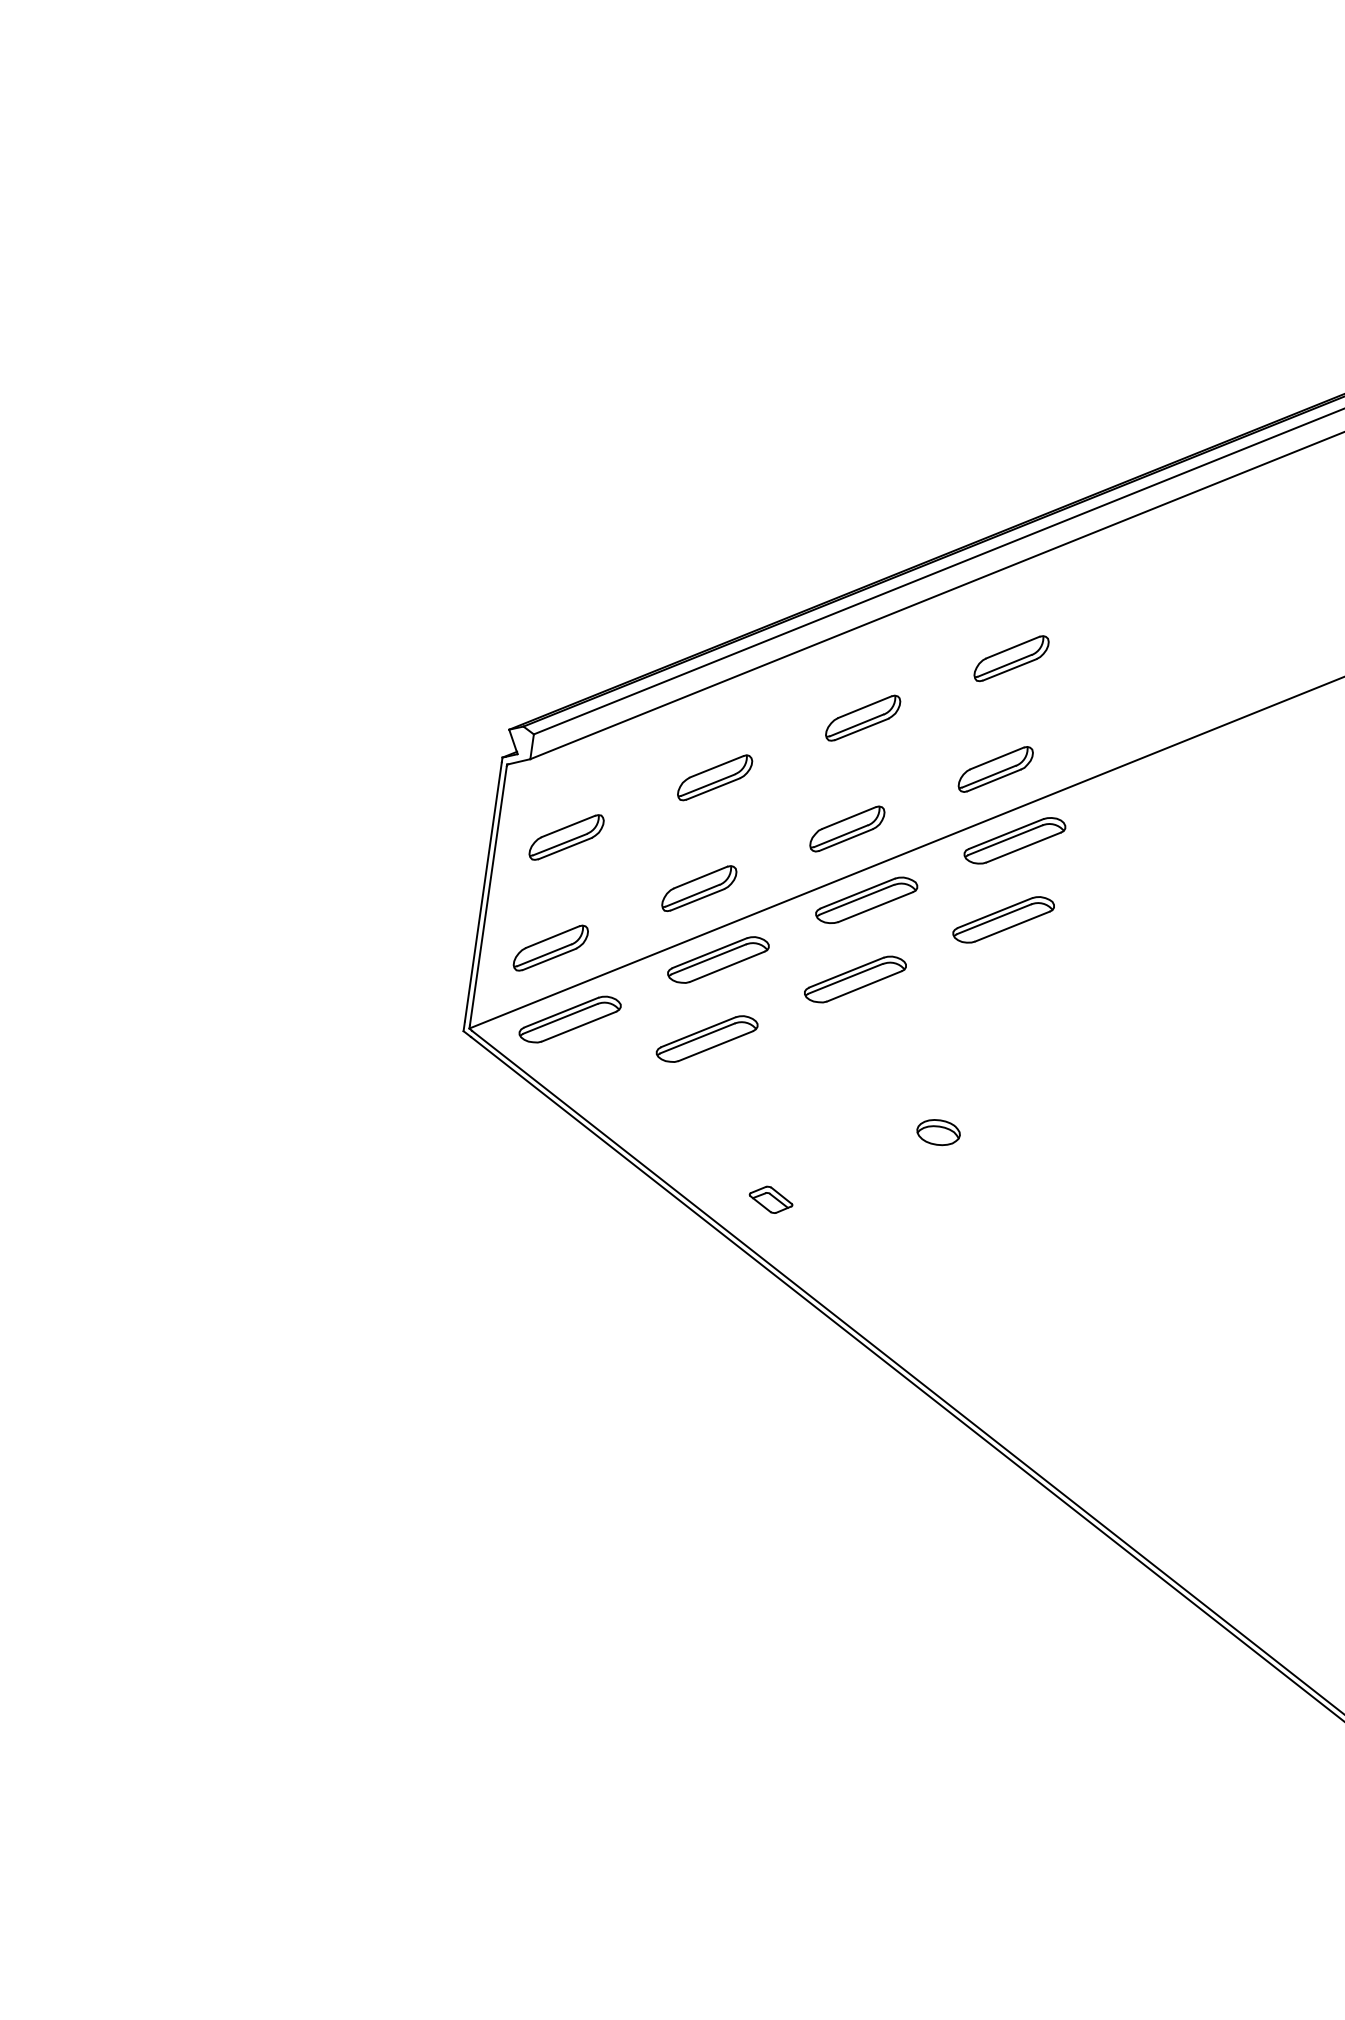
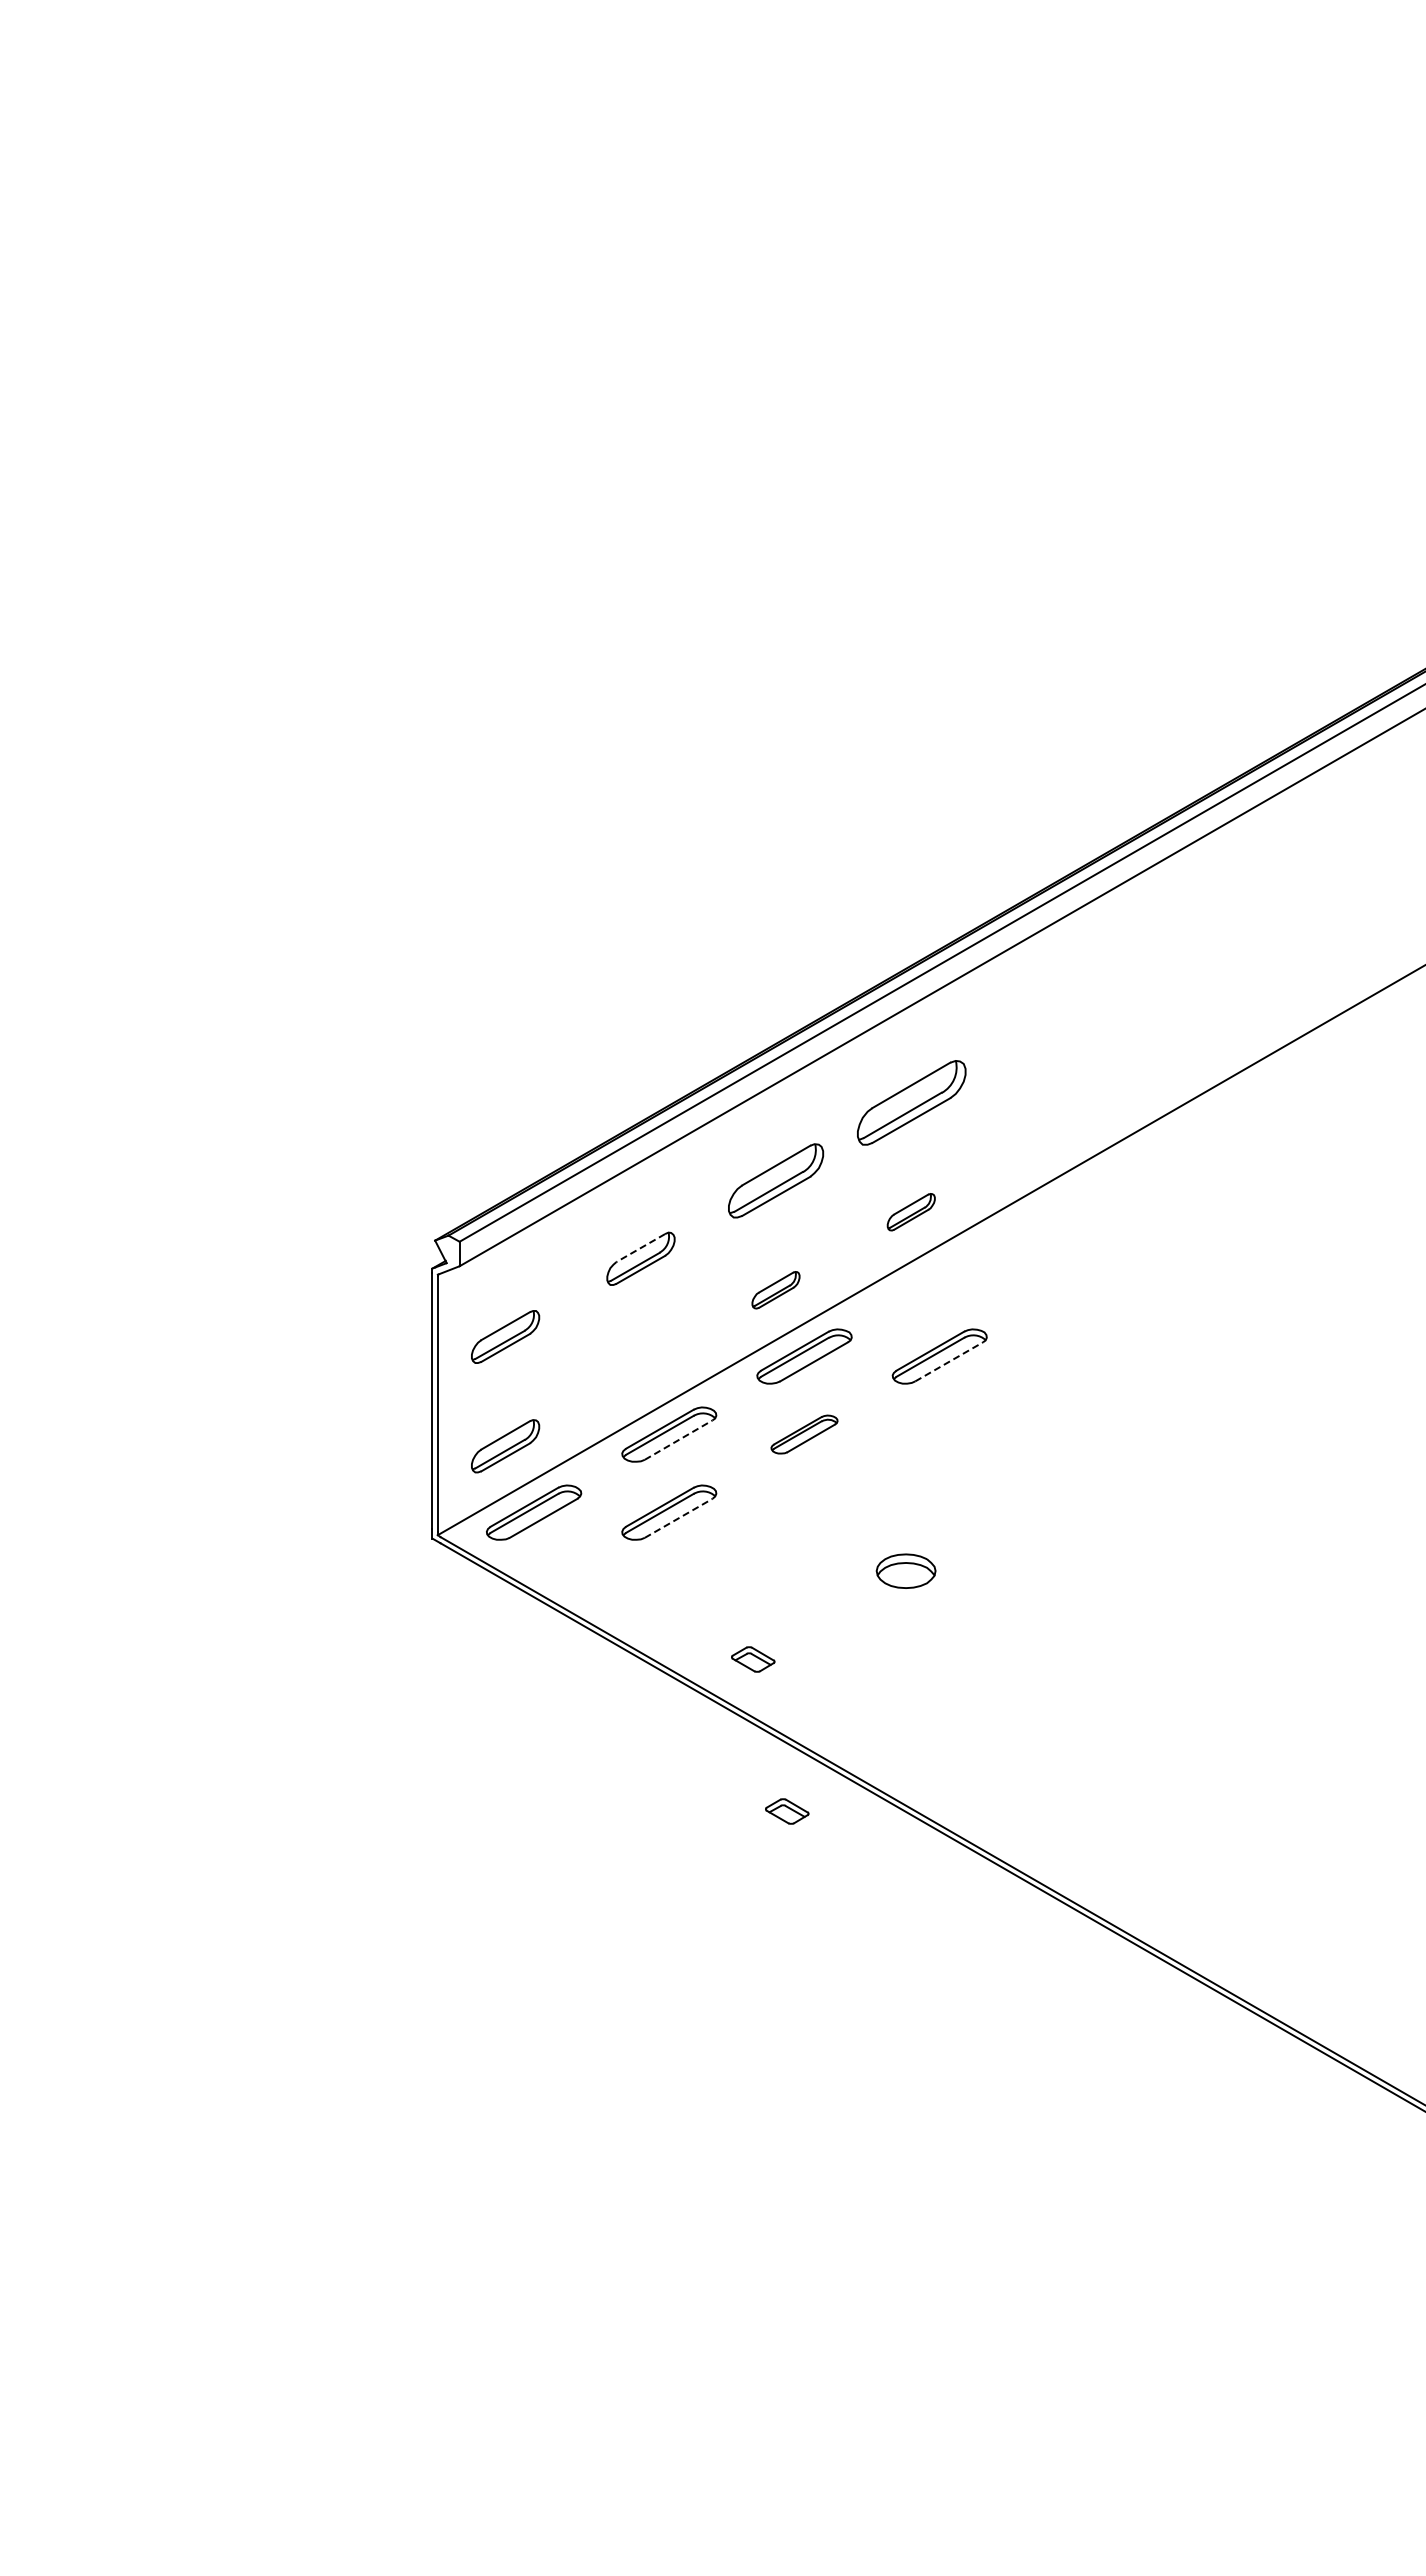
part: (1010, 658) -> (910, 1102), size x1.6
part: (862, 717) -> (775, 1180), size x1.4
line: (716, 767) -> (640, 1248), solid -> dashed
part: (994, 769) -> (910, 1212), size x0.7
part: (846, 829) -> (775, 1290), size x0.7
part: (1014, 840) -> (939, 1278), removed
part: (698, 888) -> (640, 1368), removed
line: (1012, 926) -> (949, 1361), solid -> dashed
line: (728, 966) -> (679, 1439), solid -> dashed
part: (855, 979) -> (804, 1434), size x0.7
line: (716, 1046) -> (679, 1518), solid -> dashed
part: (937, 1132) -> (905, 1571), size x1.4
part: (783, 1358) -> (787, 1811), added

